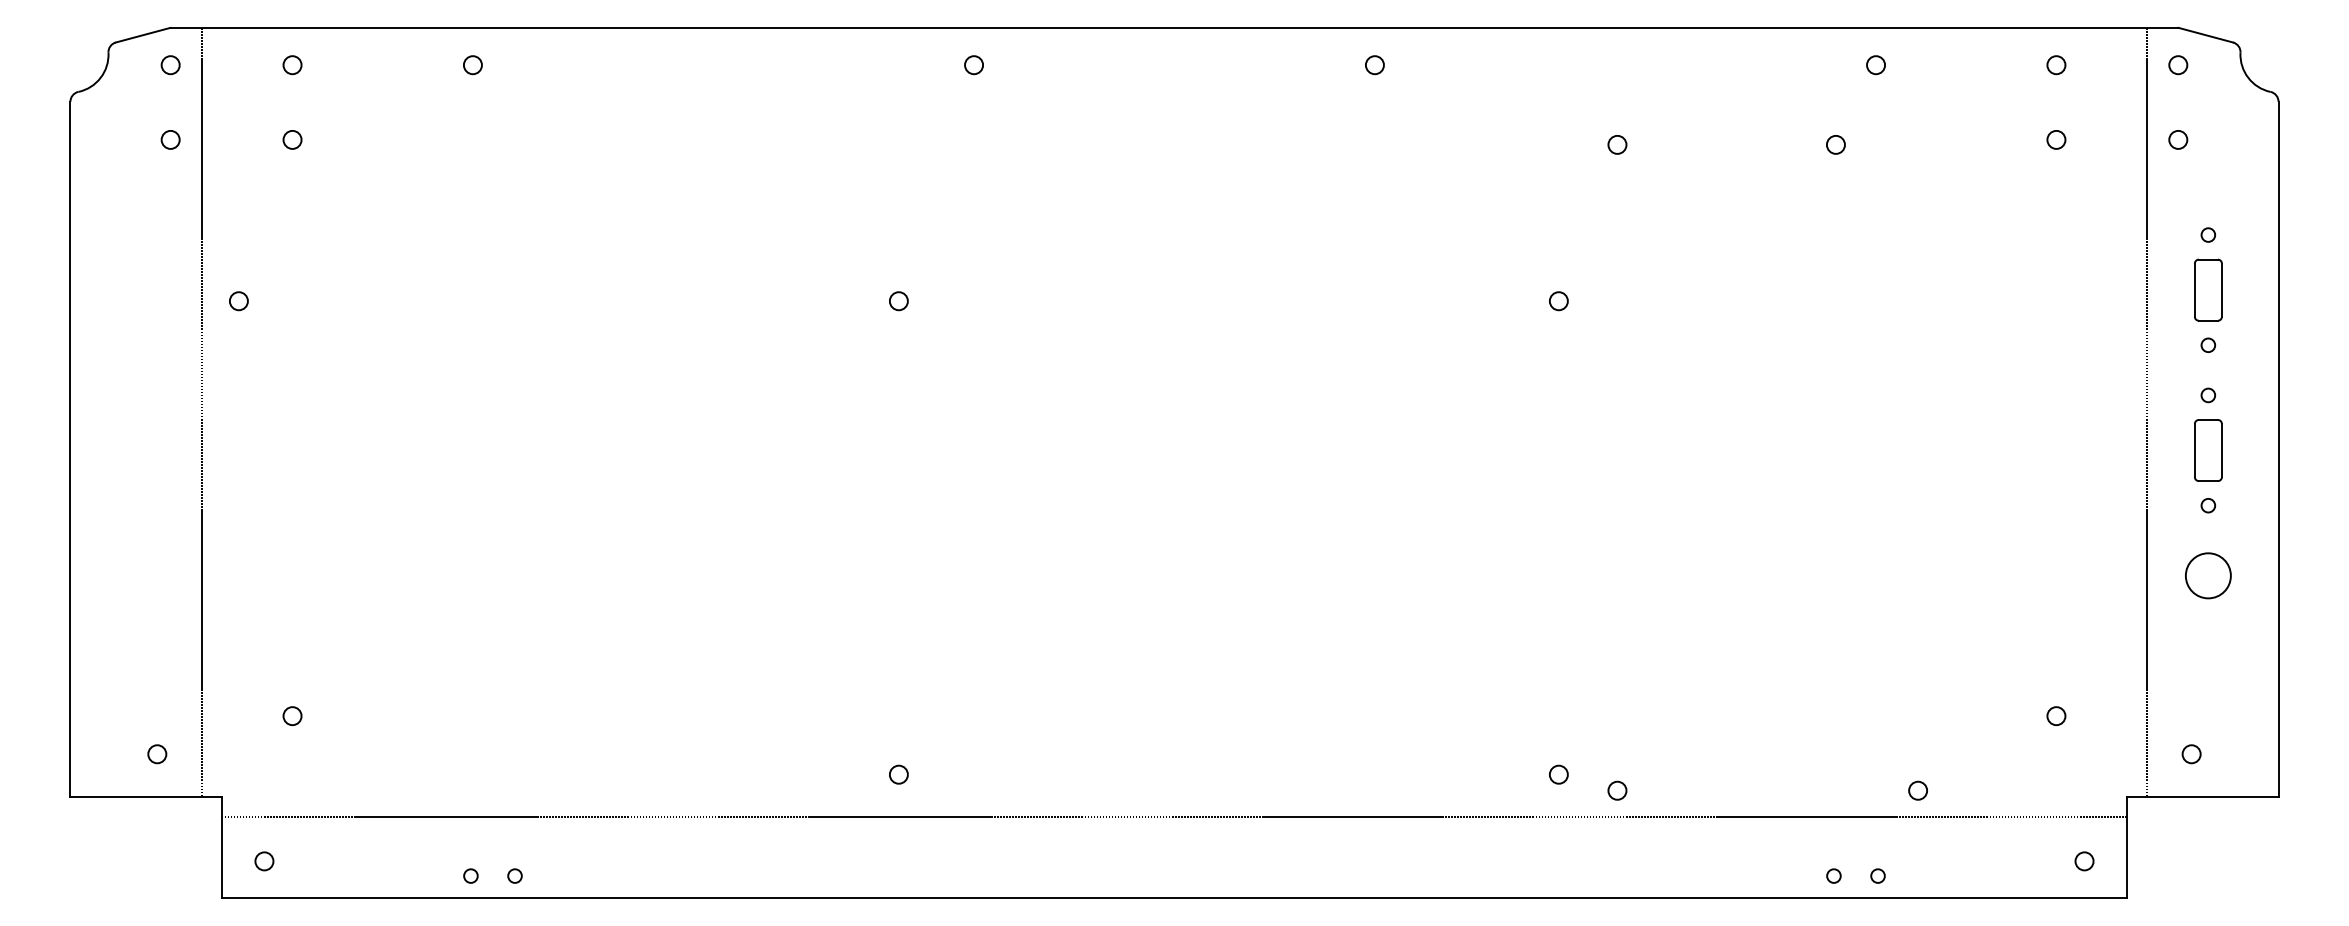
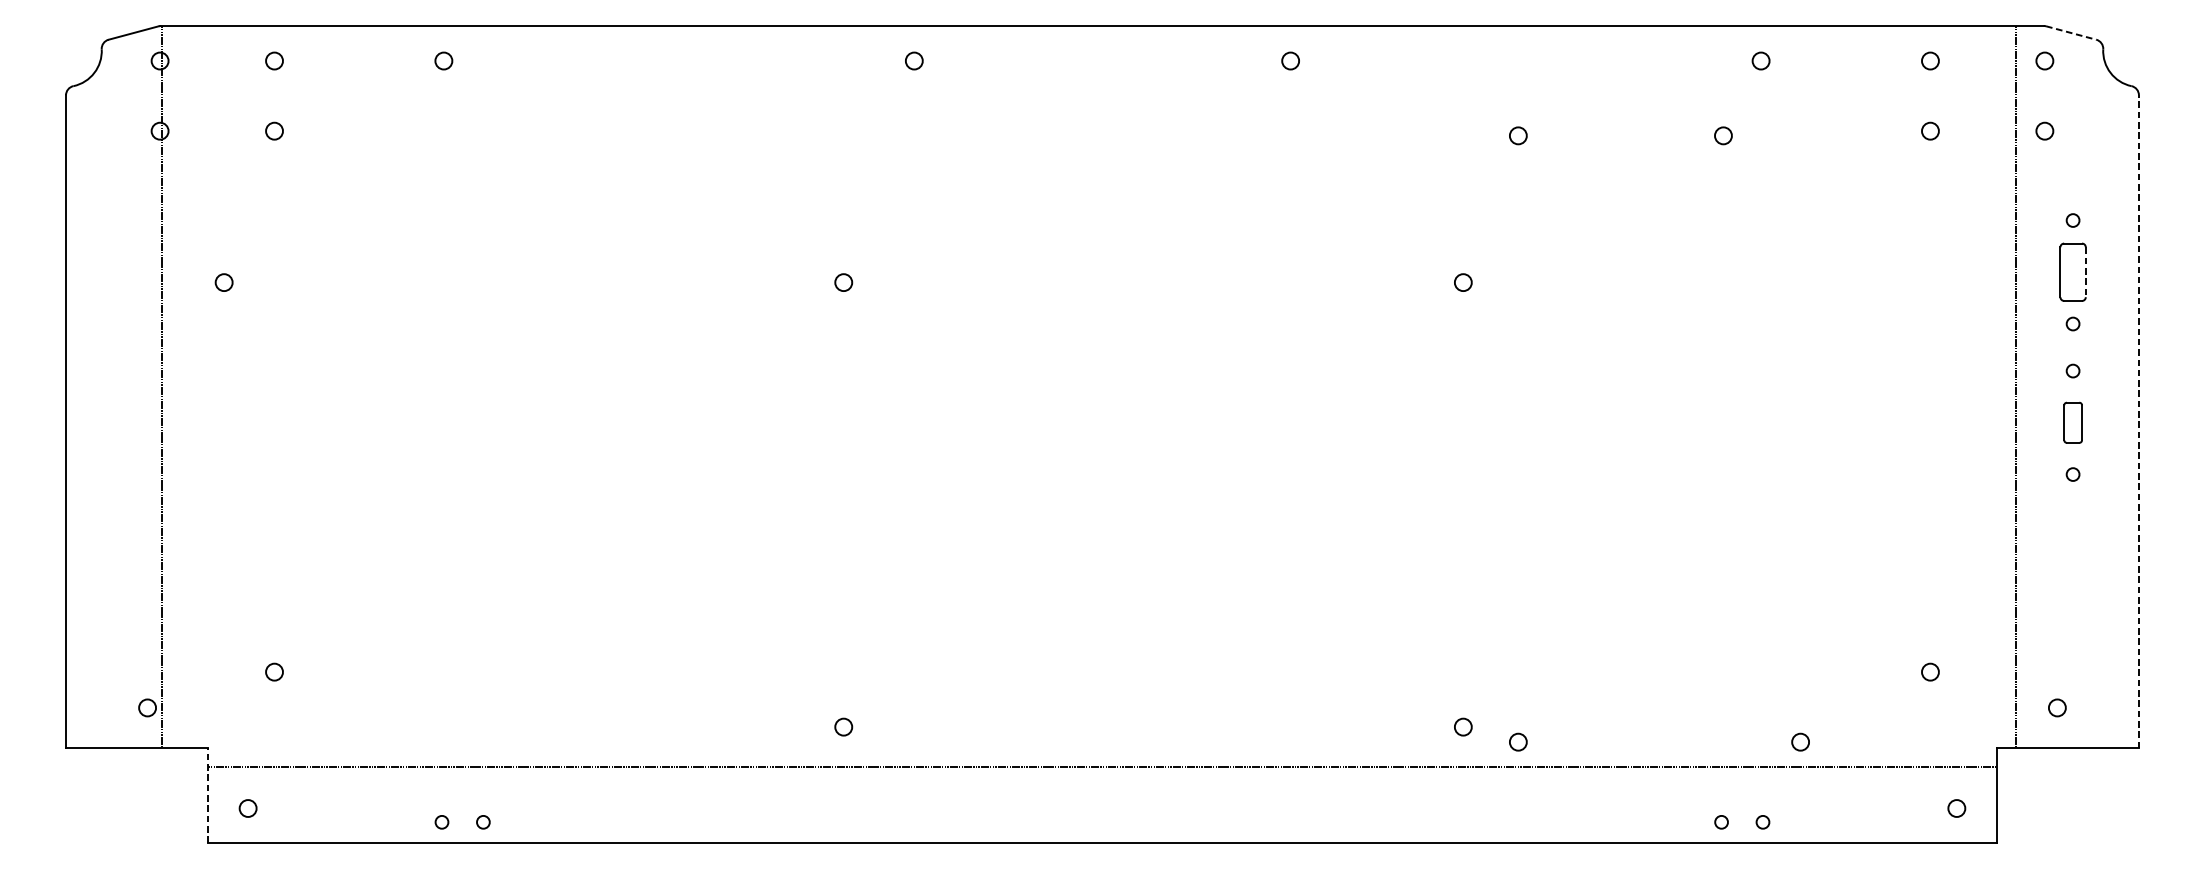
line: (2206, 35) -> (2071, 33), solid -> dashed
line: (2221, 290) -> (2085, 272), solid -> dashed
line: (201, 412) -> (161, 387), moved
line: (2278, 449) -> (2138, 421), solid -> dashed
part: (2208, 450) -> (2073, 422), size x0.7
circle: (2208, 575) -> (2073, 540), removed
line: (221, 847) -> (207, 795), solid -> dashed

